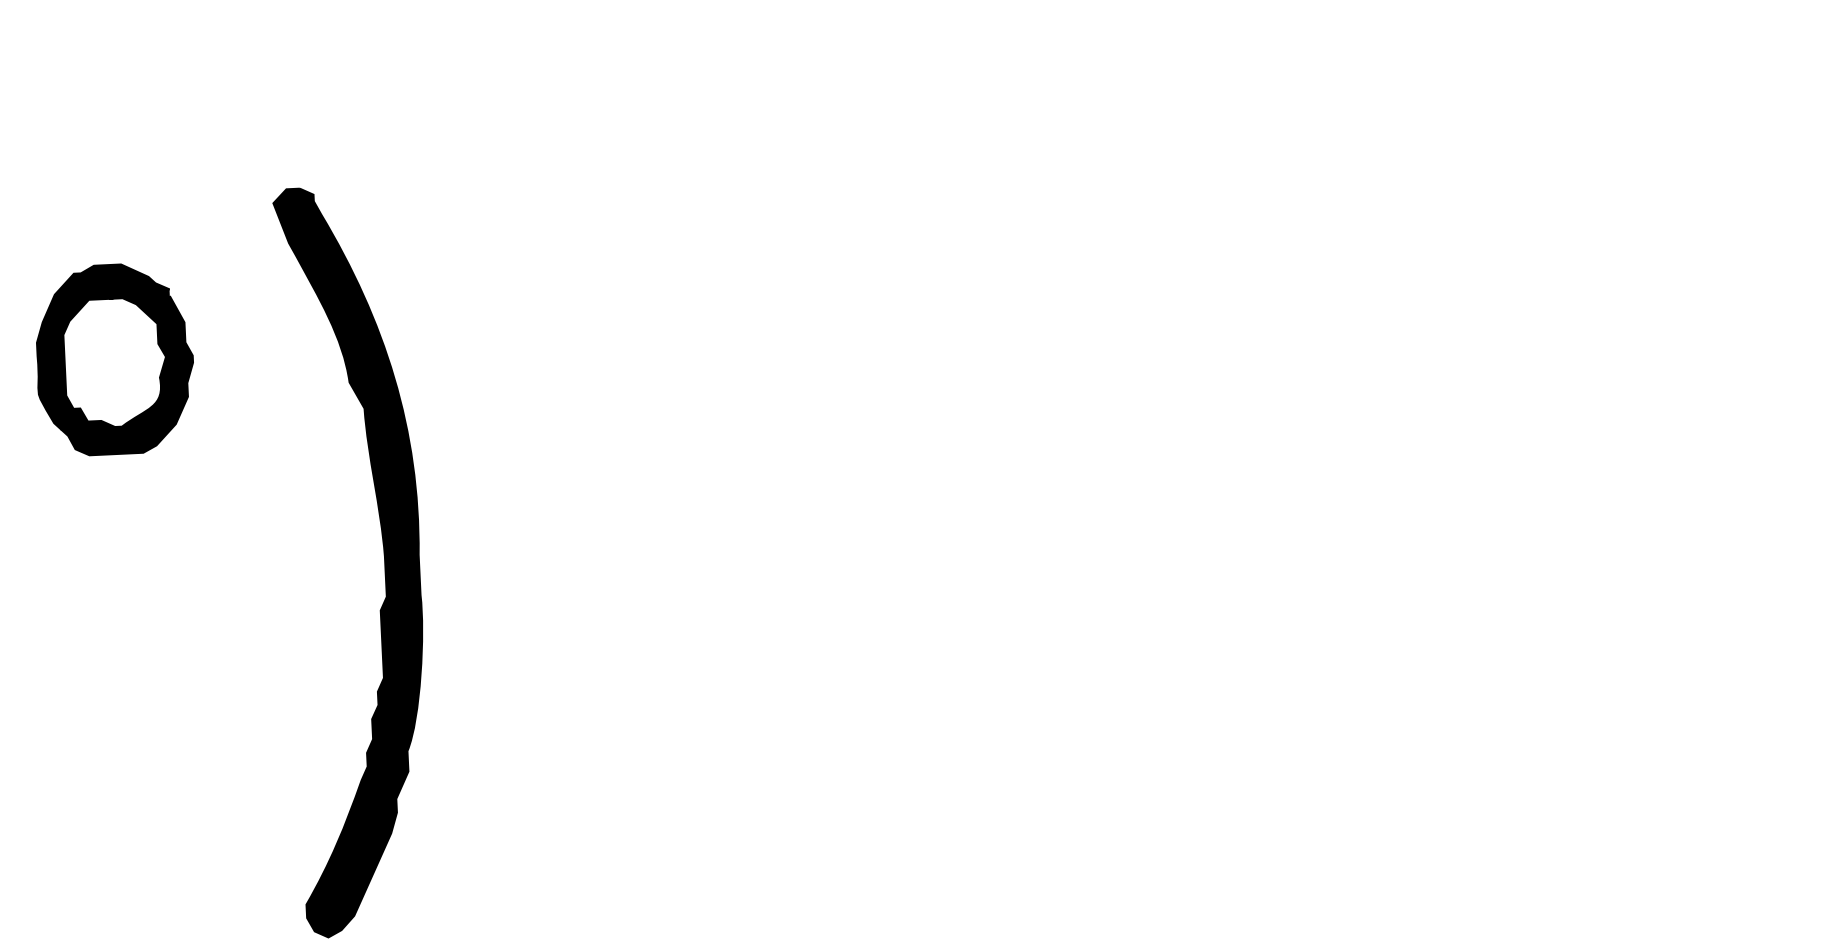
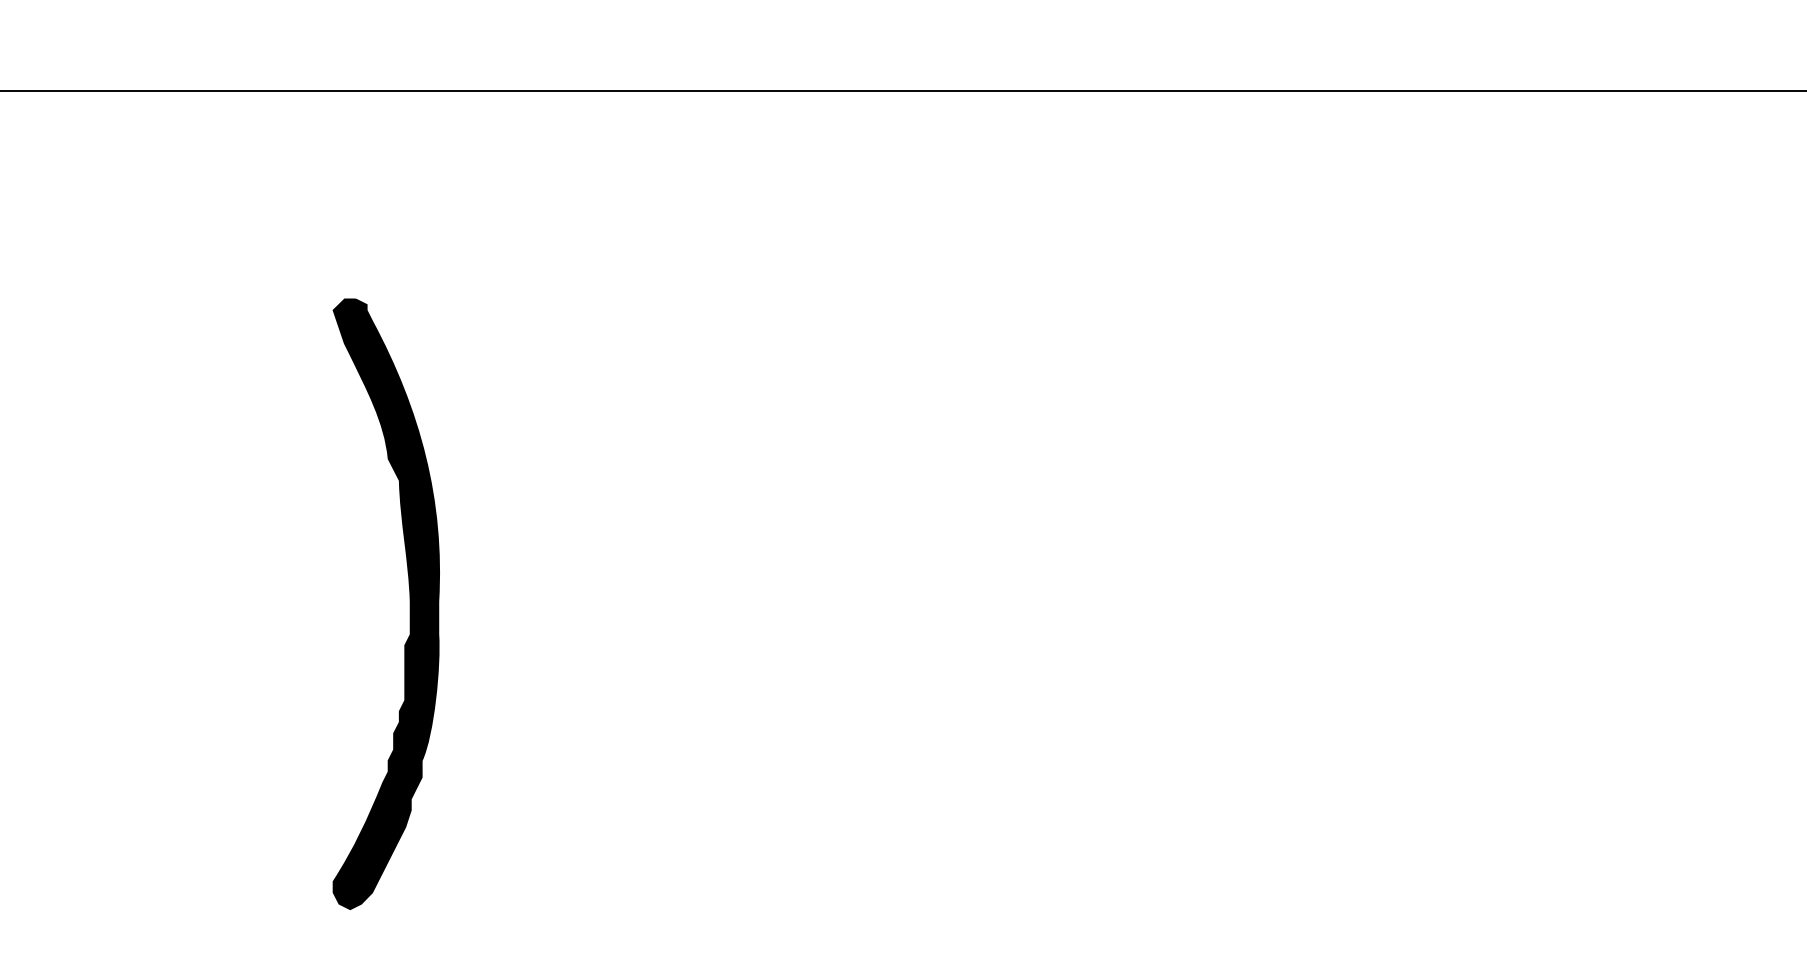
part: (114, 358) -> (198, 430), removed

